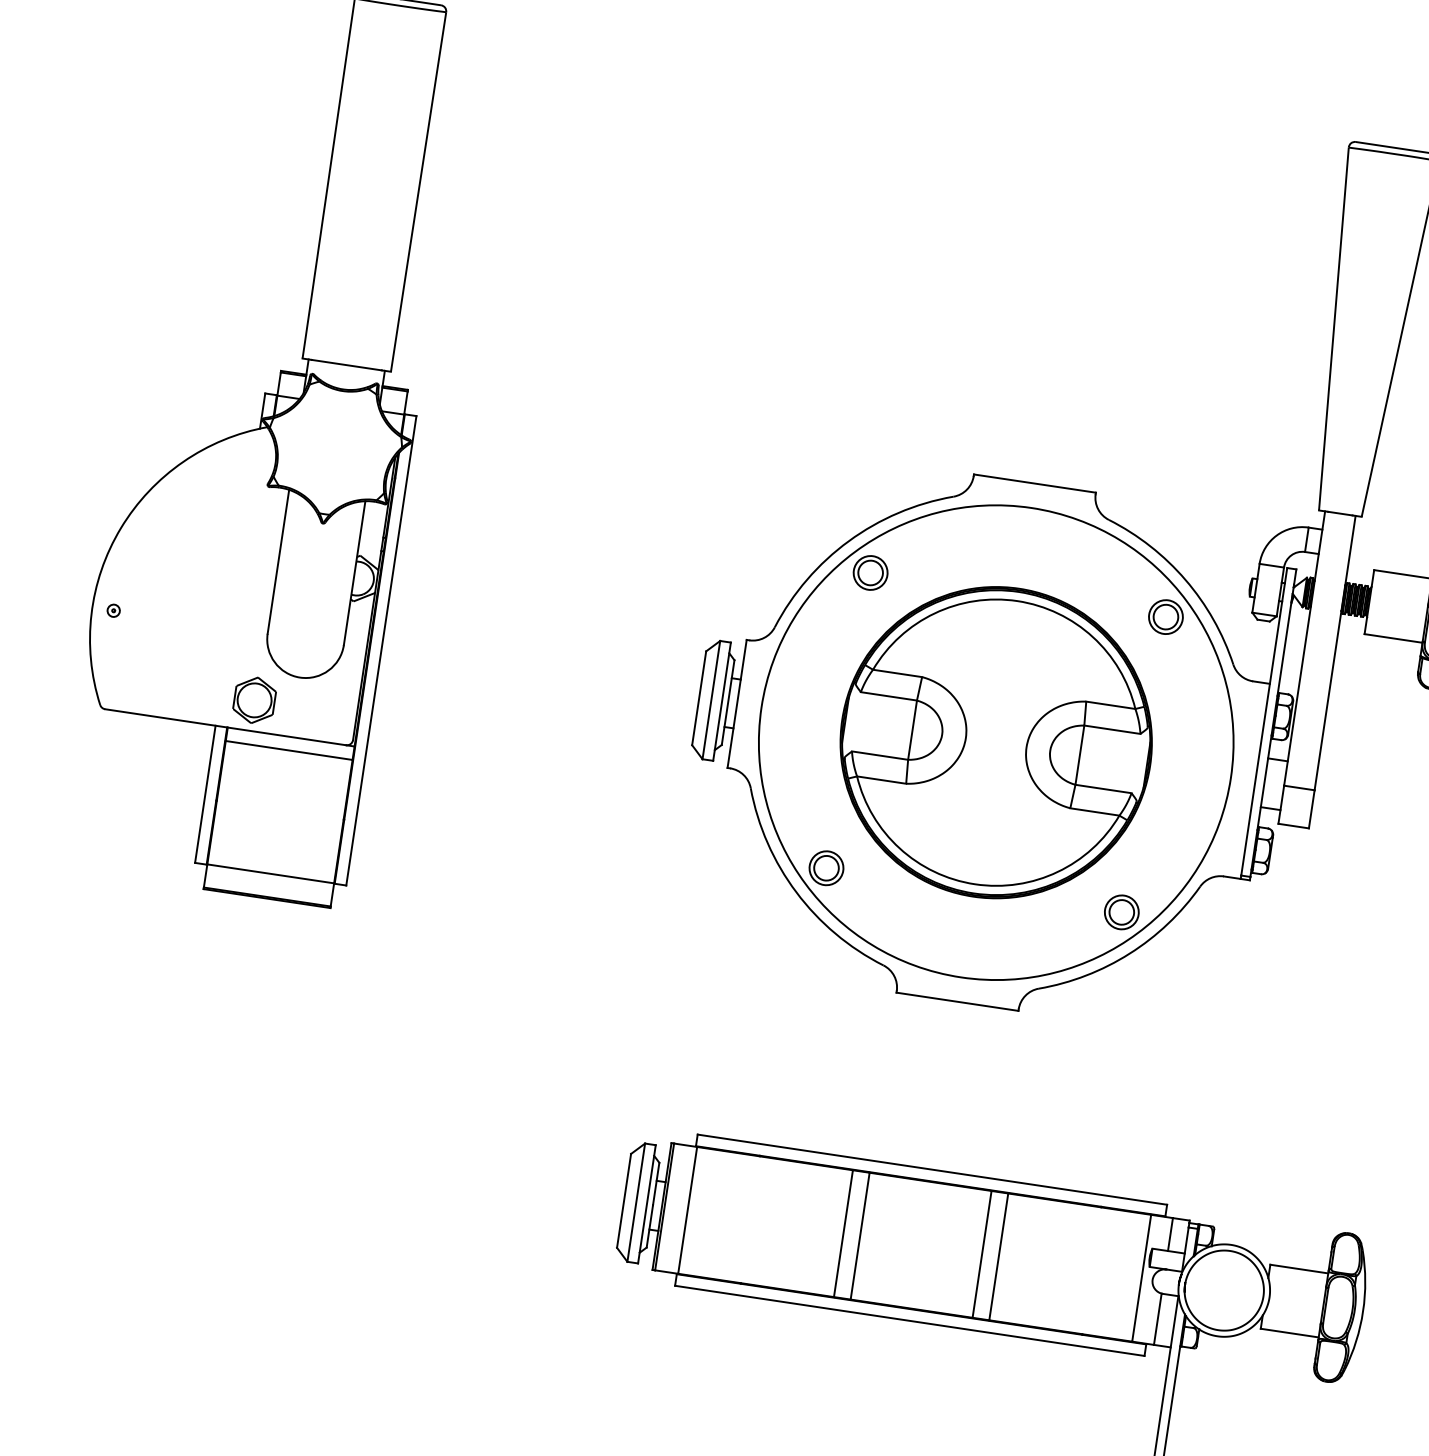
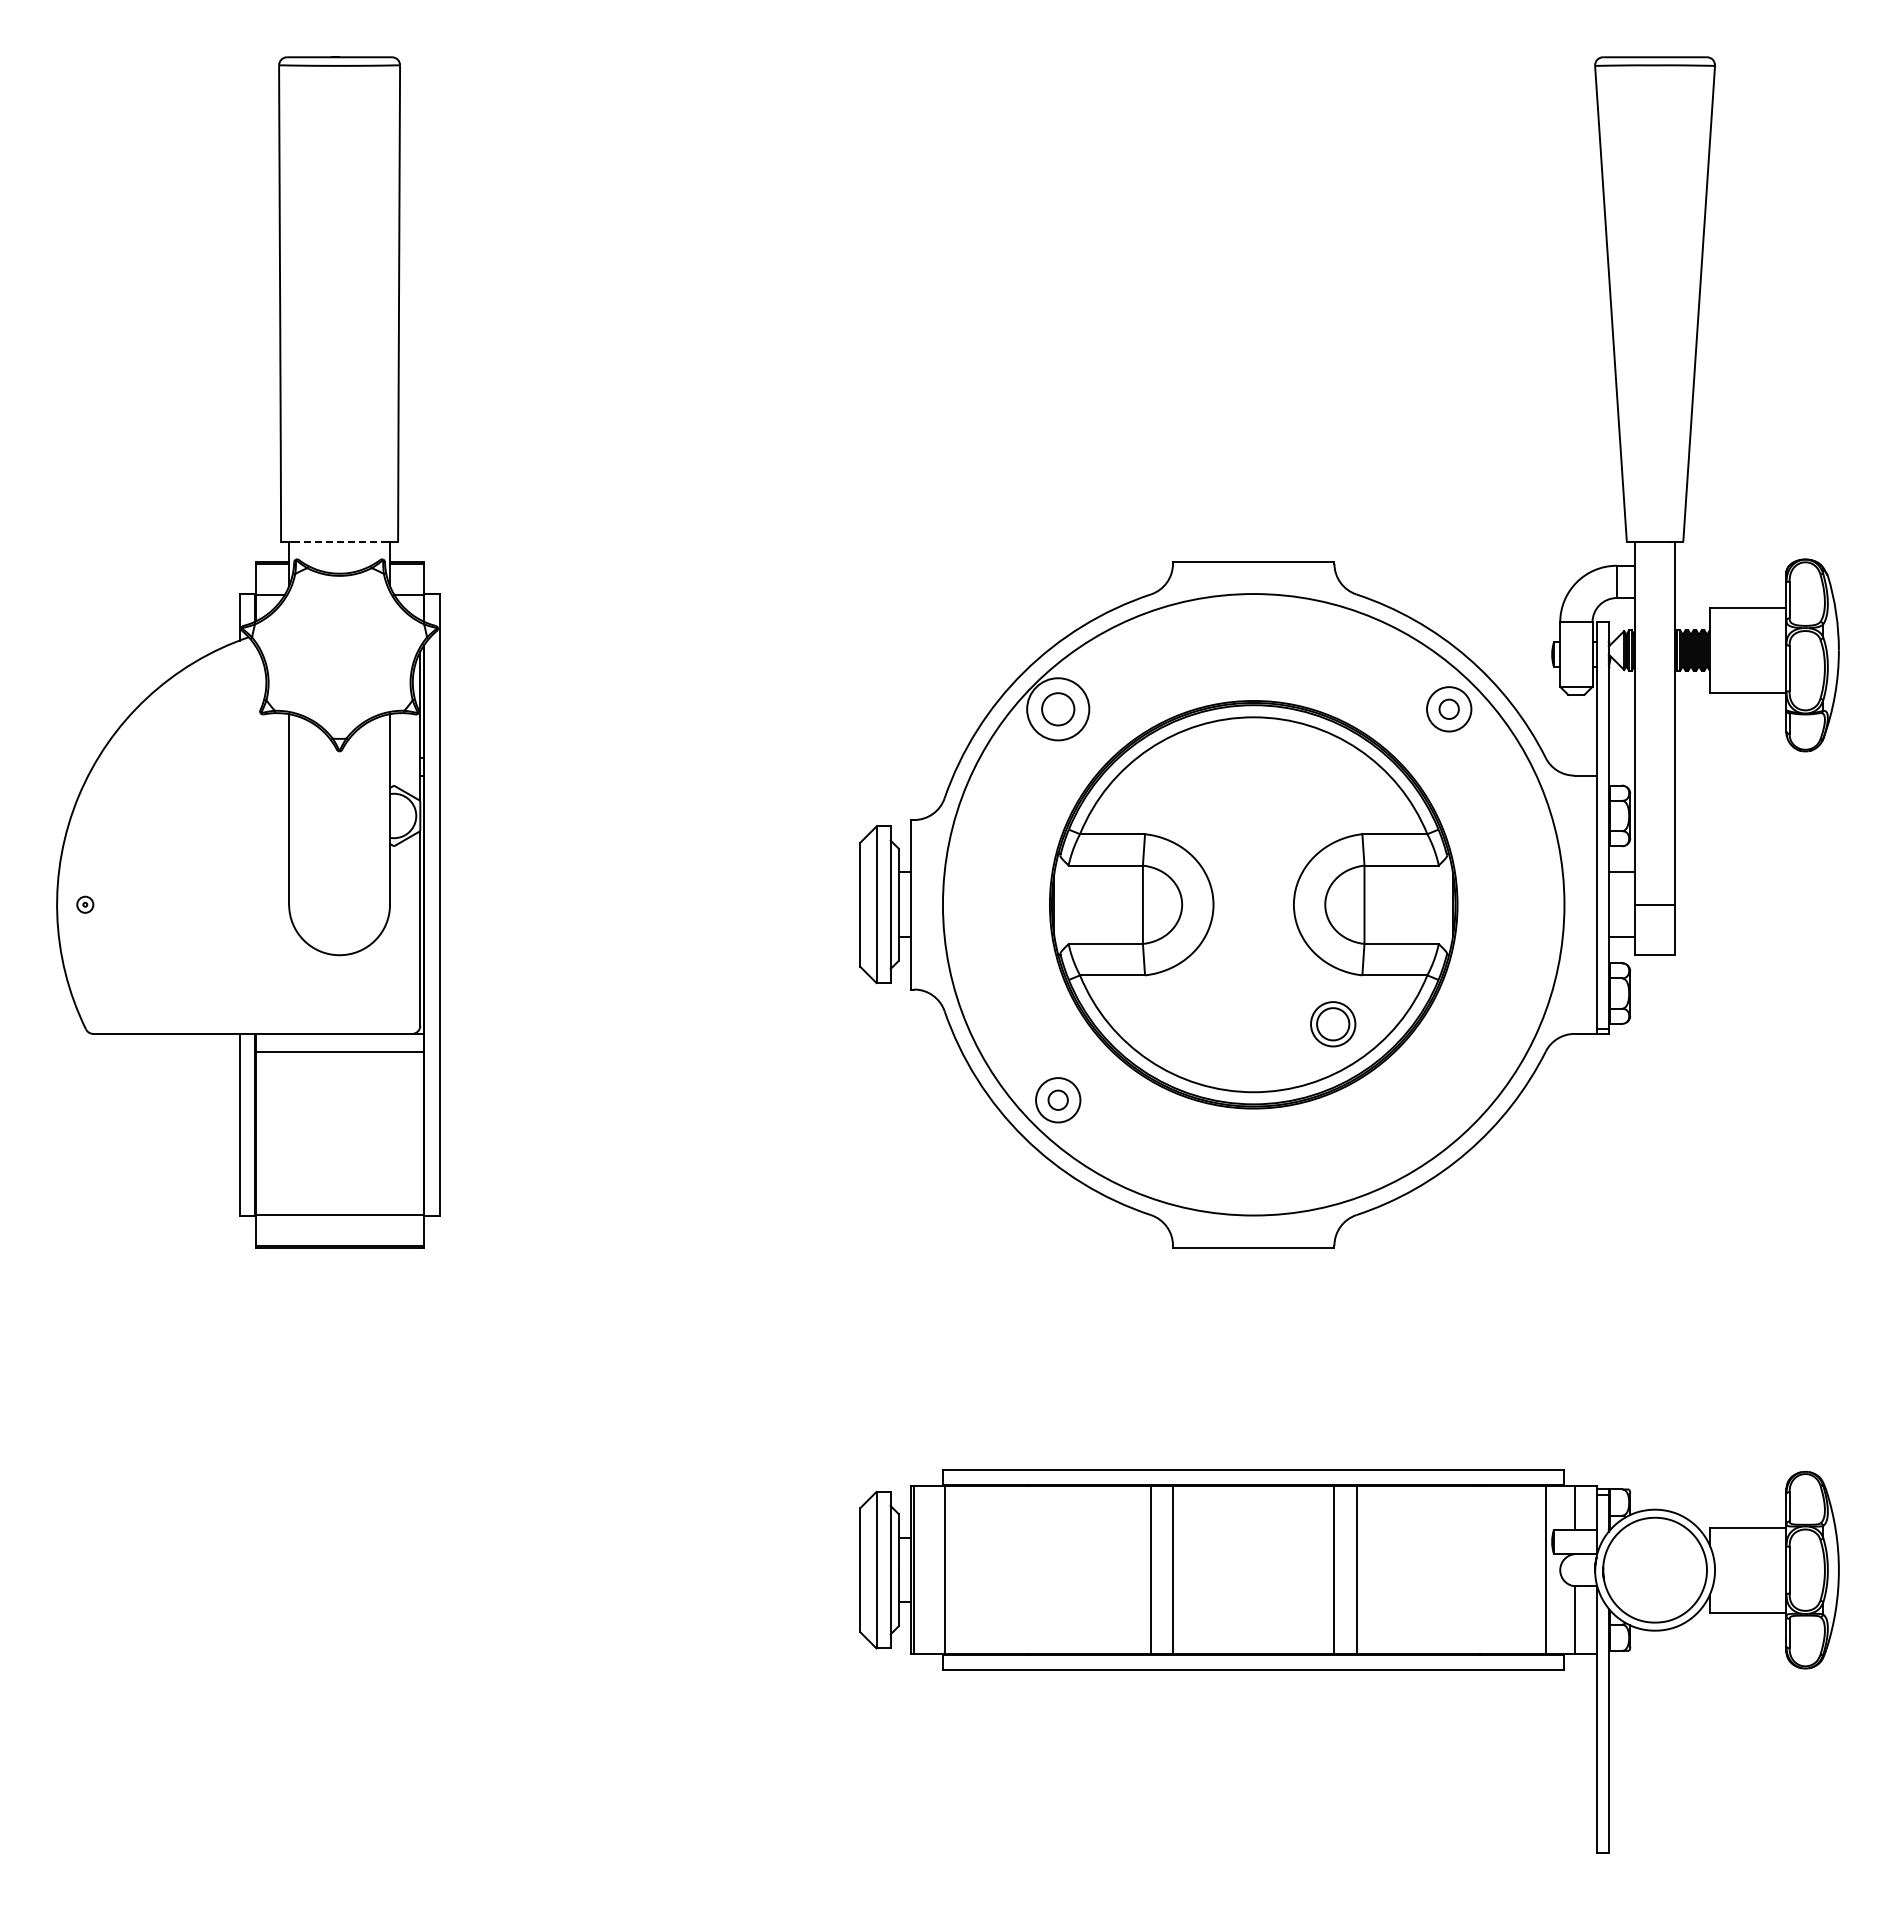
line: (347, 365) -> (340, 541), solid -> dashed
circle: (870, 573) -> (1058, 709), size x1.4
circle: (1166, 617) -> (1449, 709), size x0.6
part: (254, 700) -> (285, 993), removed
circle: (826, 868) -> (1058, 1100), size x0.6
part: (1122, 912) -> (1333, 1024), moved

